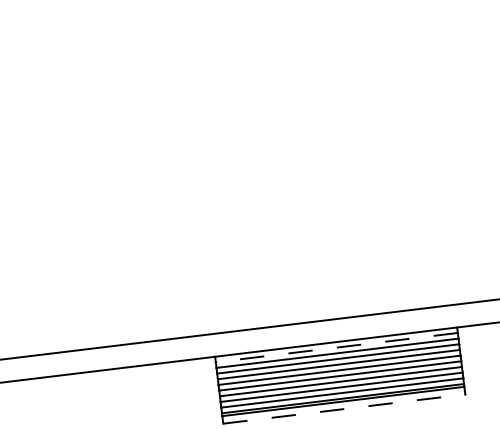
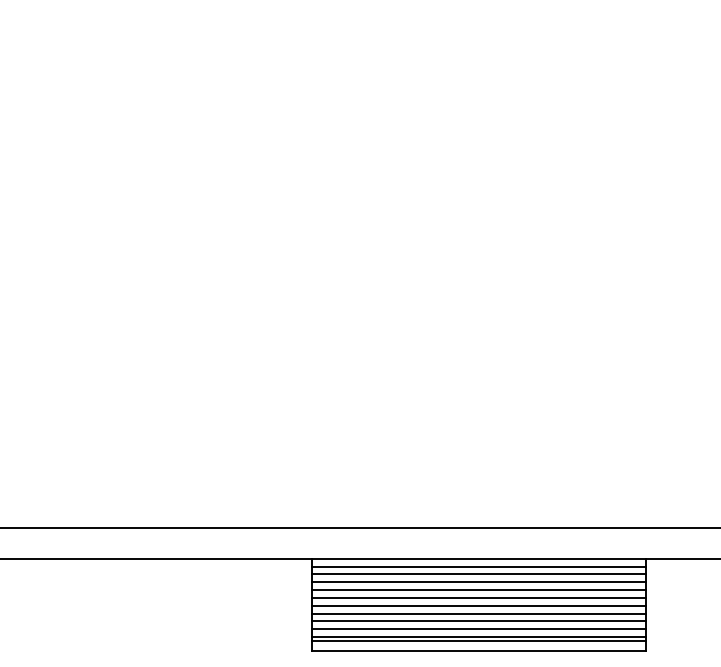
line: (336, 347) -> (478, 566), dashed -> solid
line: (344, 409) -> (478, 651), dashed -> solid

